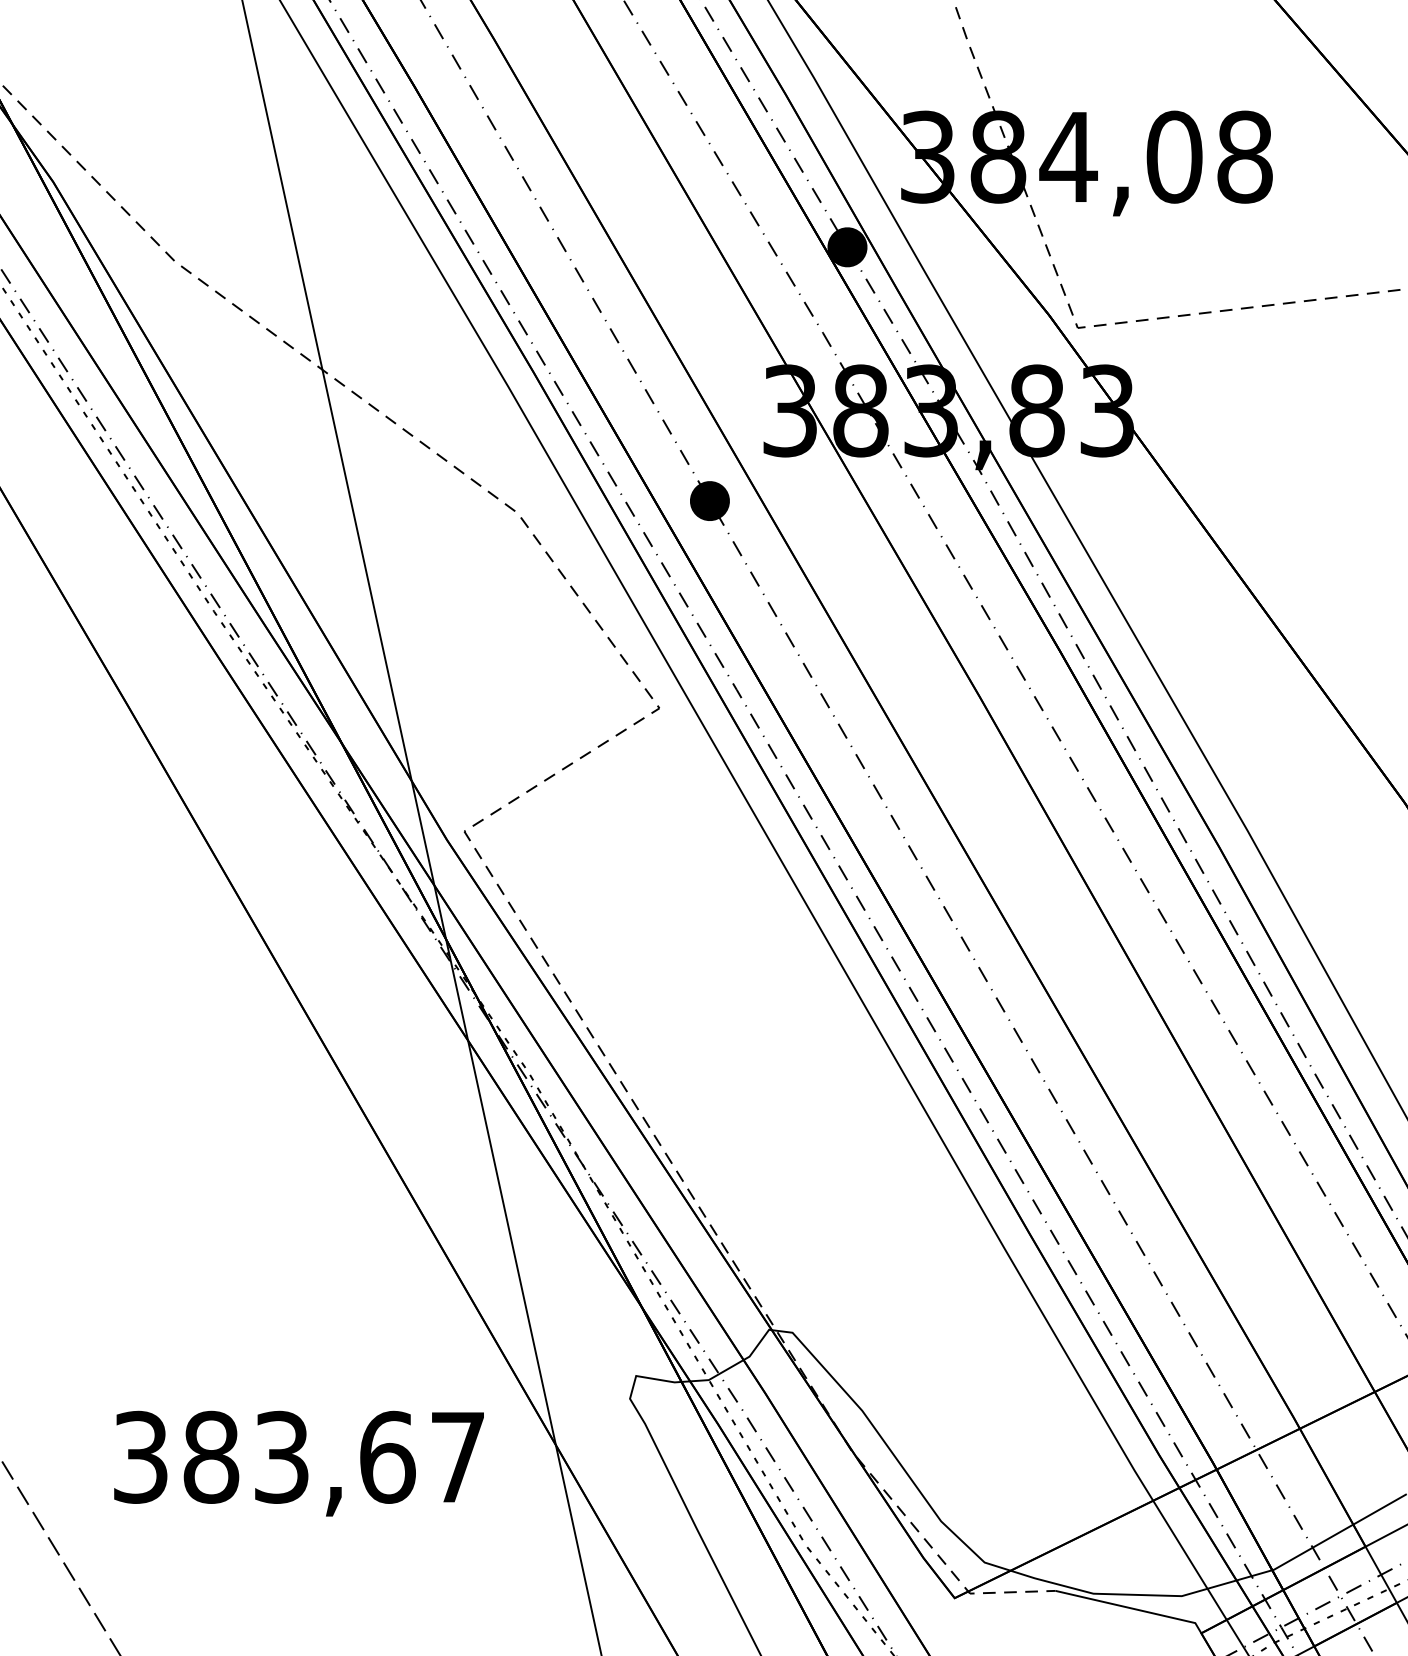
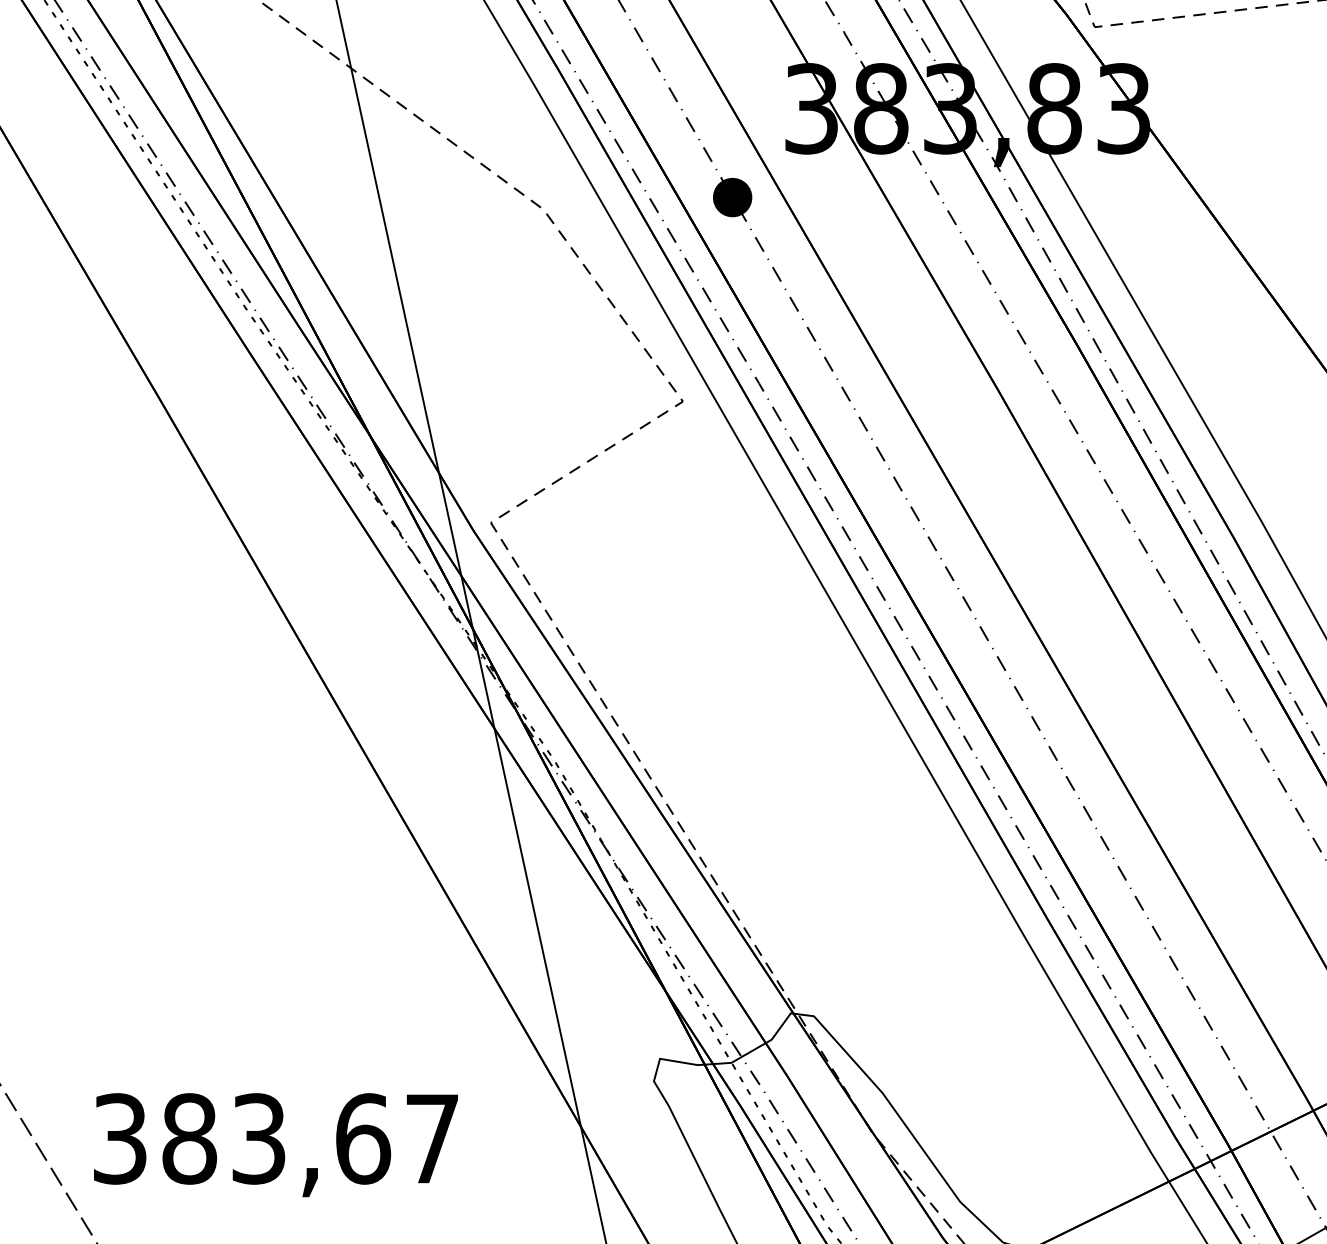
text: (298, 1463) -> (275, 1144), moved

